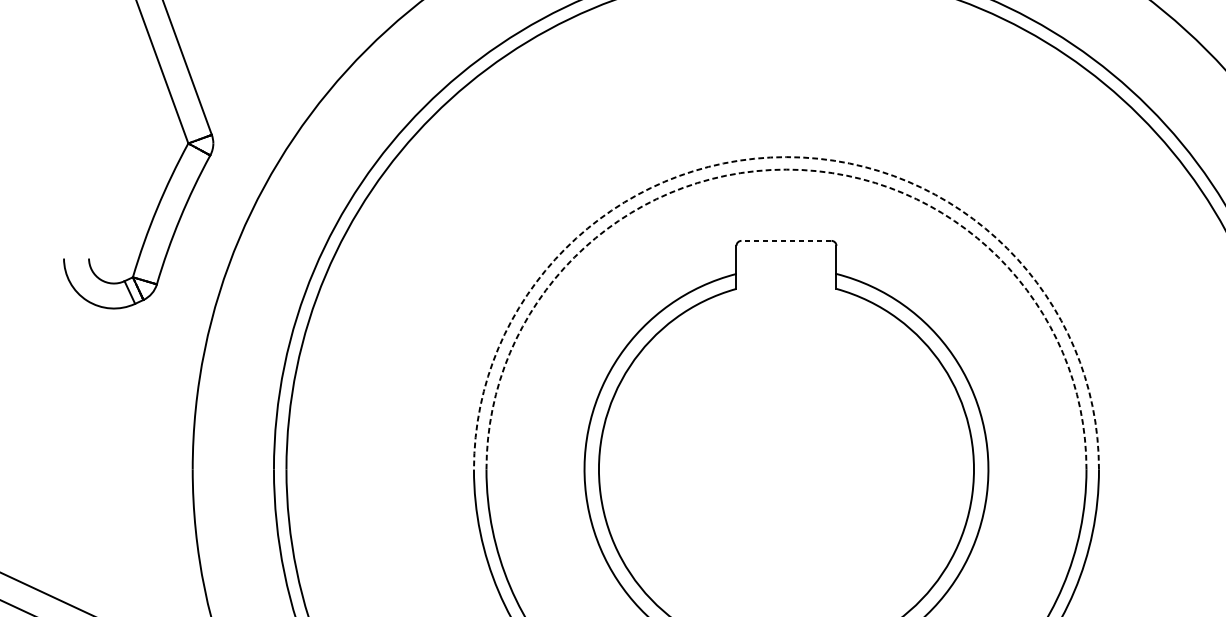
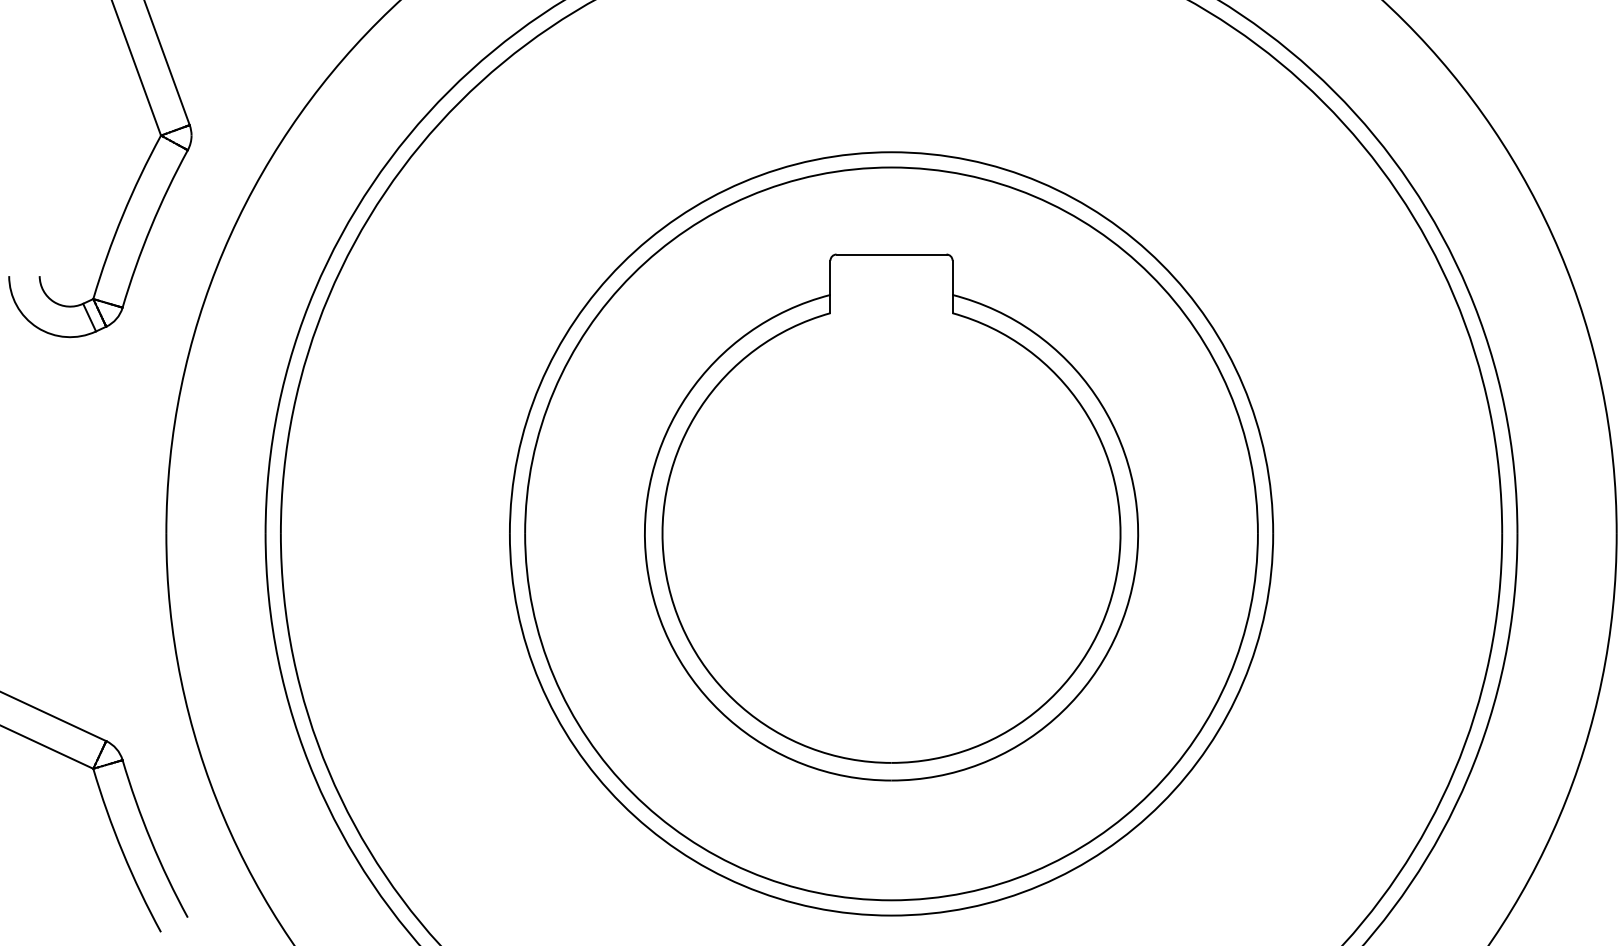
arc: (786, 157) -> (891, 152), dashed -> solid
arc: (786, 169) -> (891, 167), dashed -> solid
line: (786, 240) -> (891, 254), dashed -> solid

